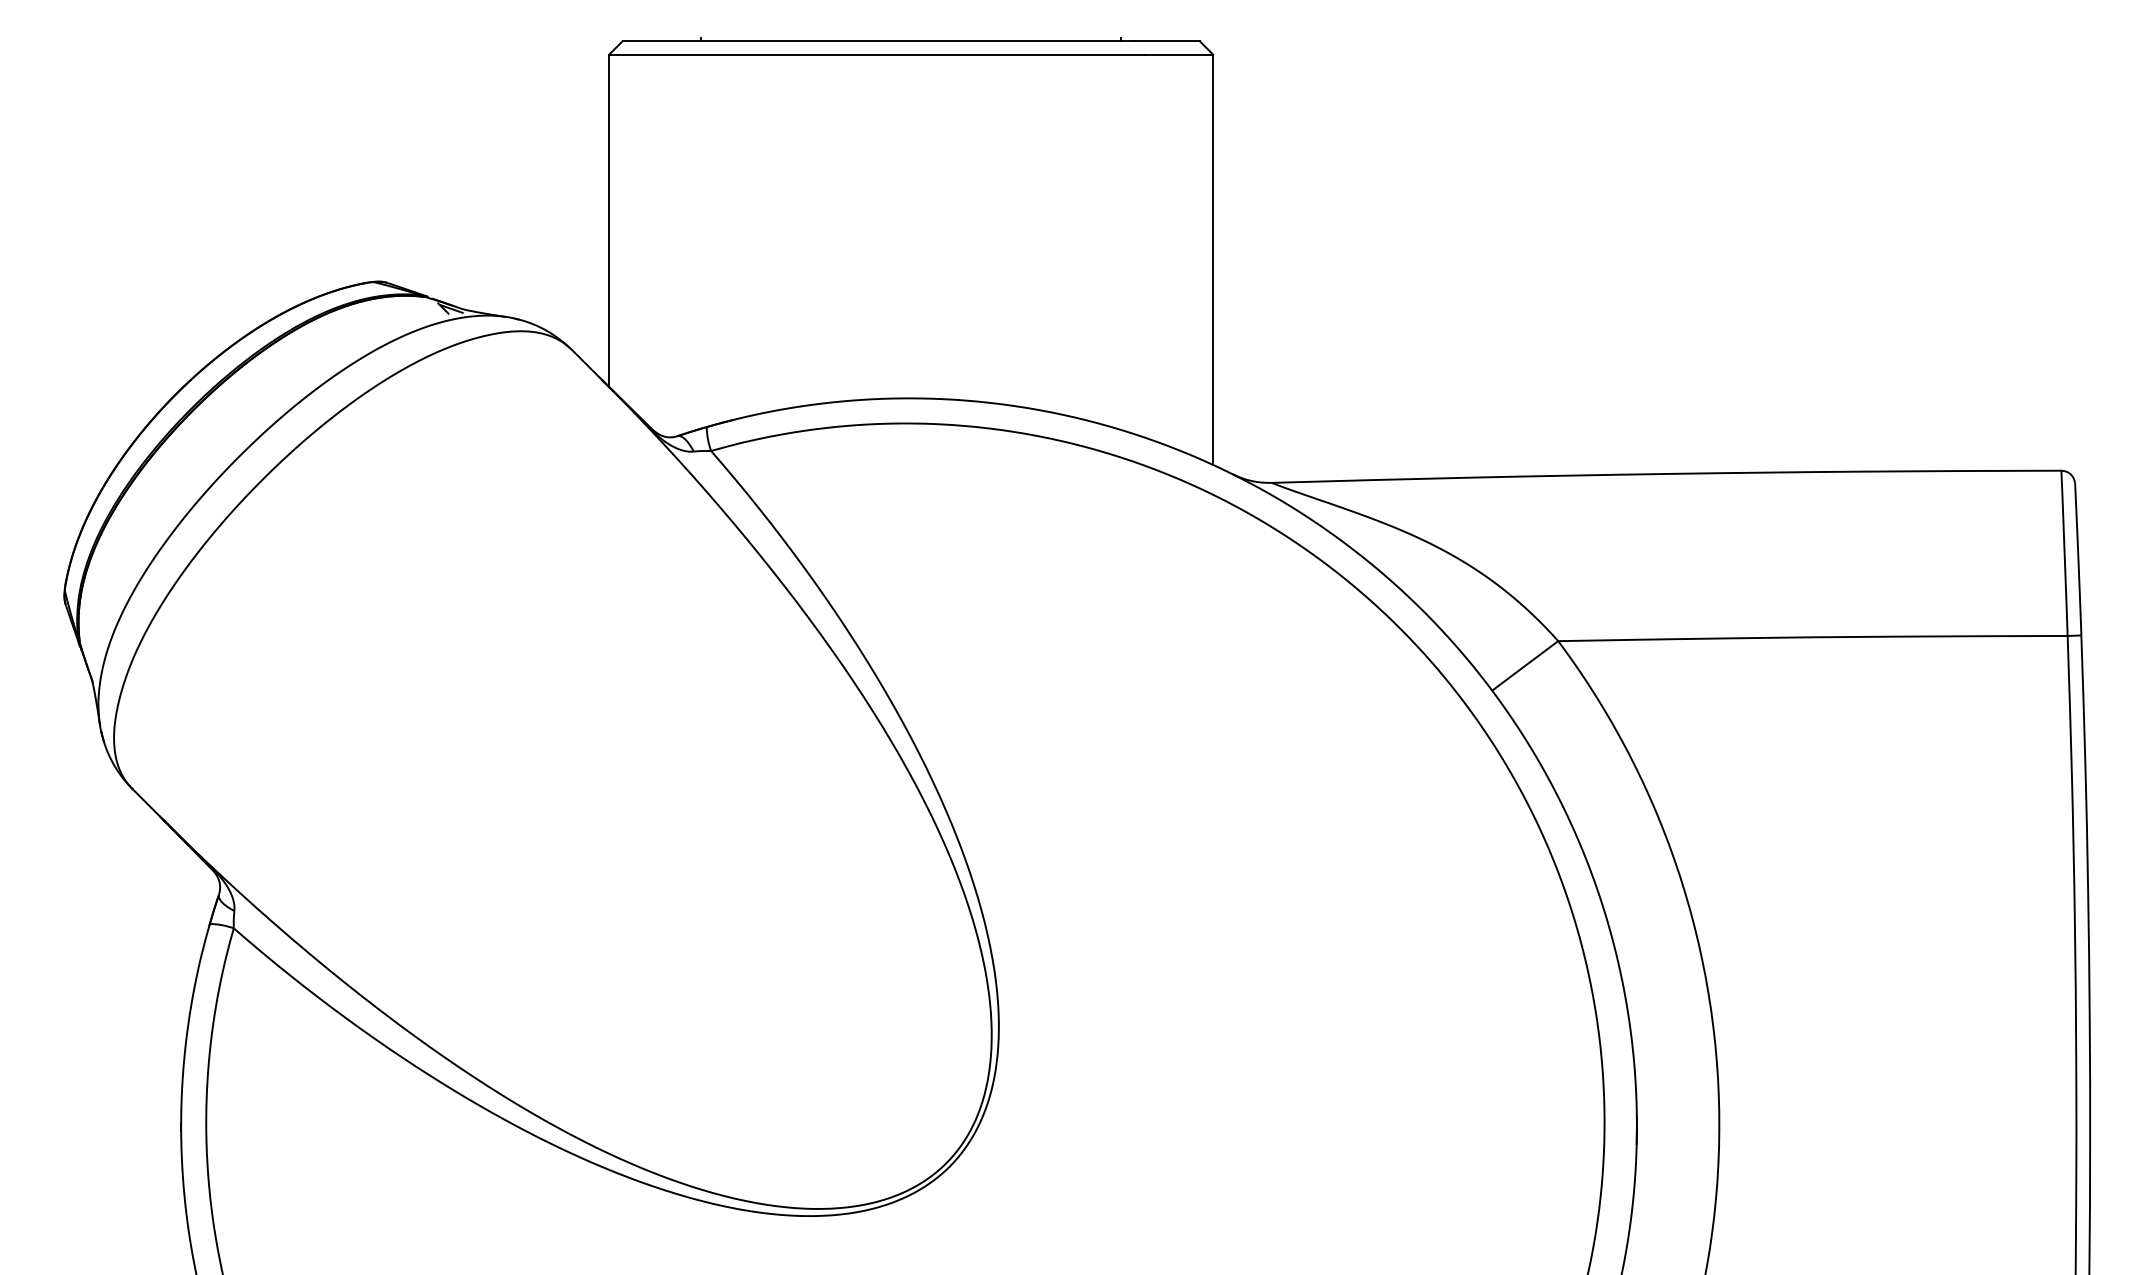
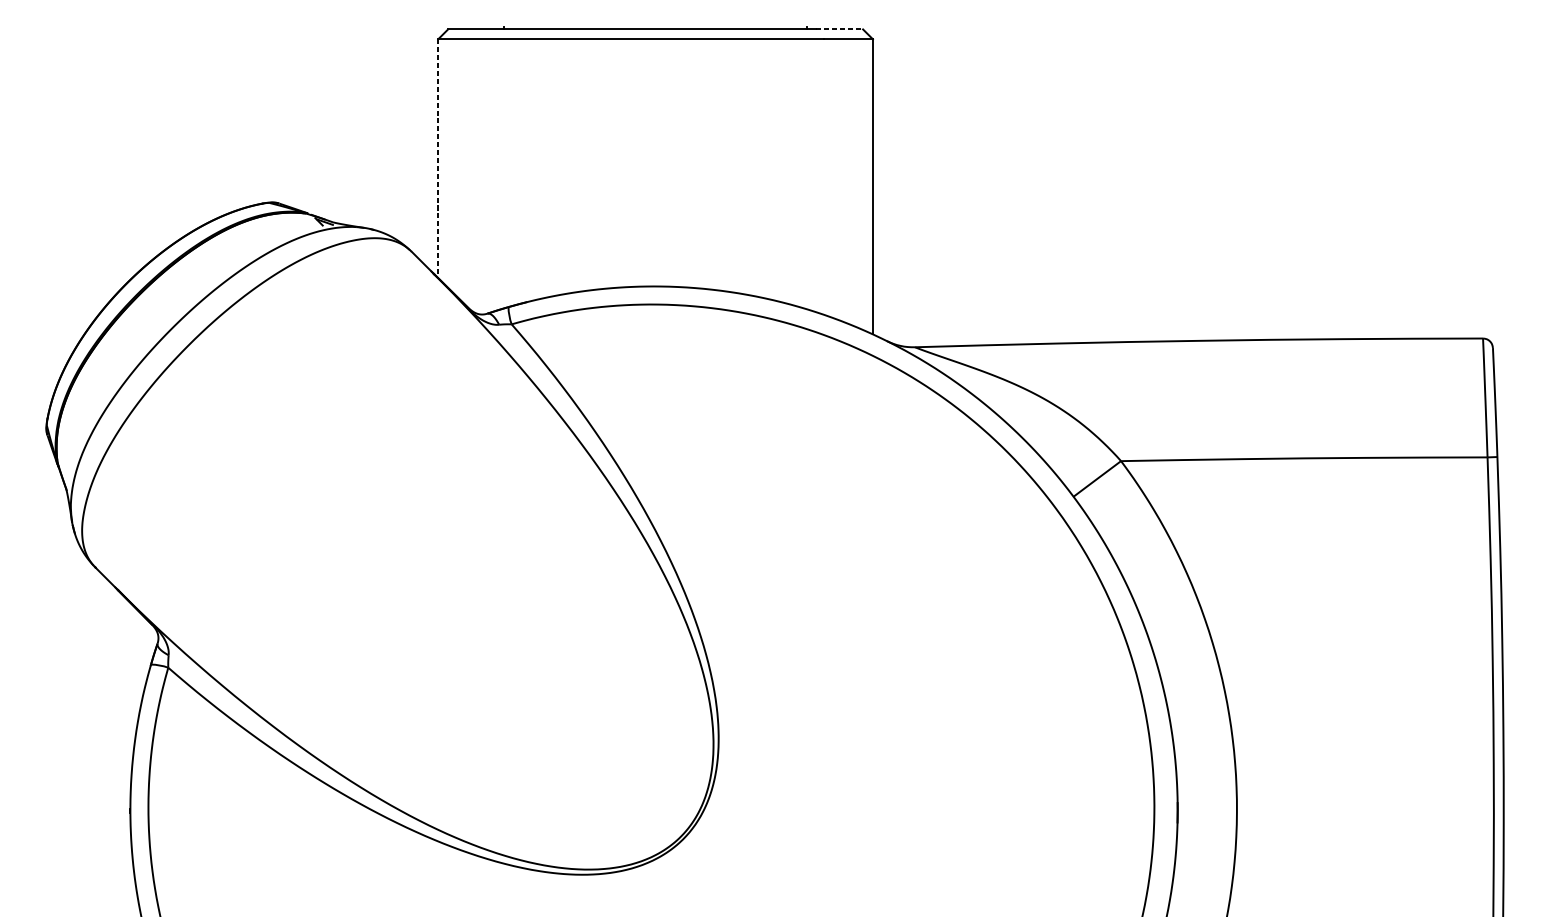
line: (1166, 41) -> (839, 29), solid -> dashed
line: (609, 220) -> (438, 158), solid -> dashed

